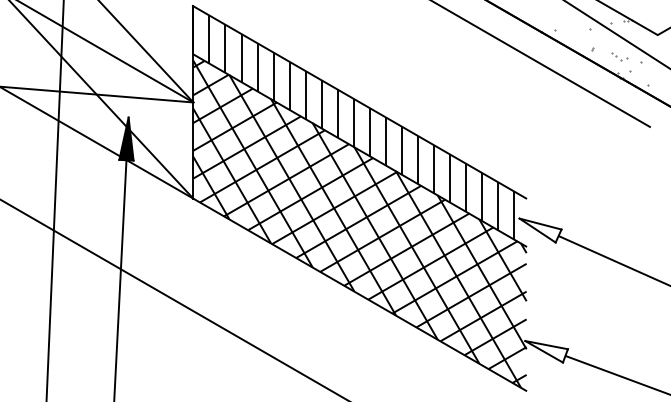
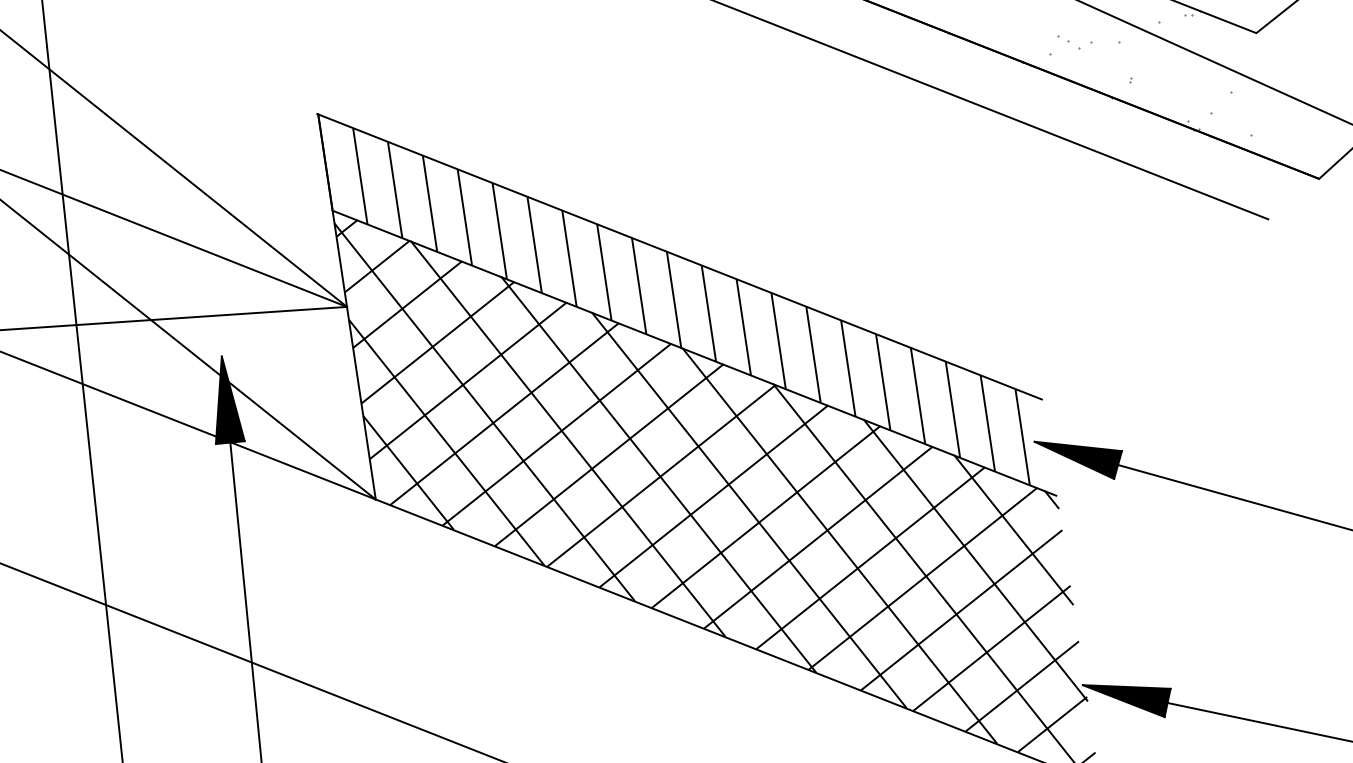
part: (619, 56) -> (1074, 40), moved
fill: (540, 230) -> (1080, 459), added
fill: (546, 351) -> (1128, 699), added

